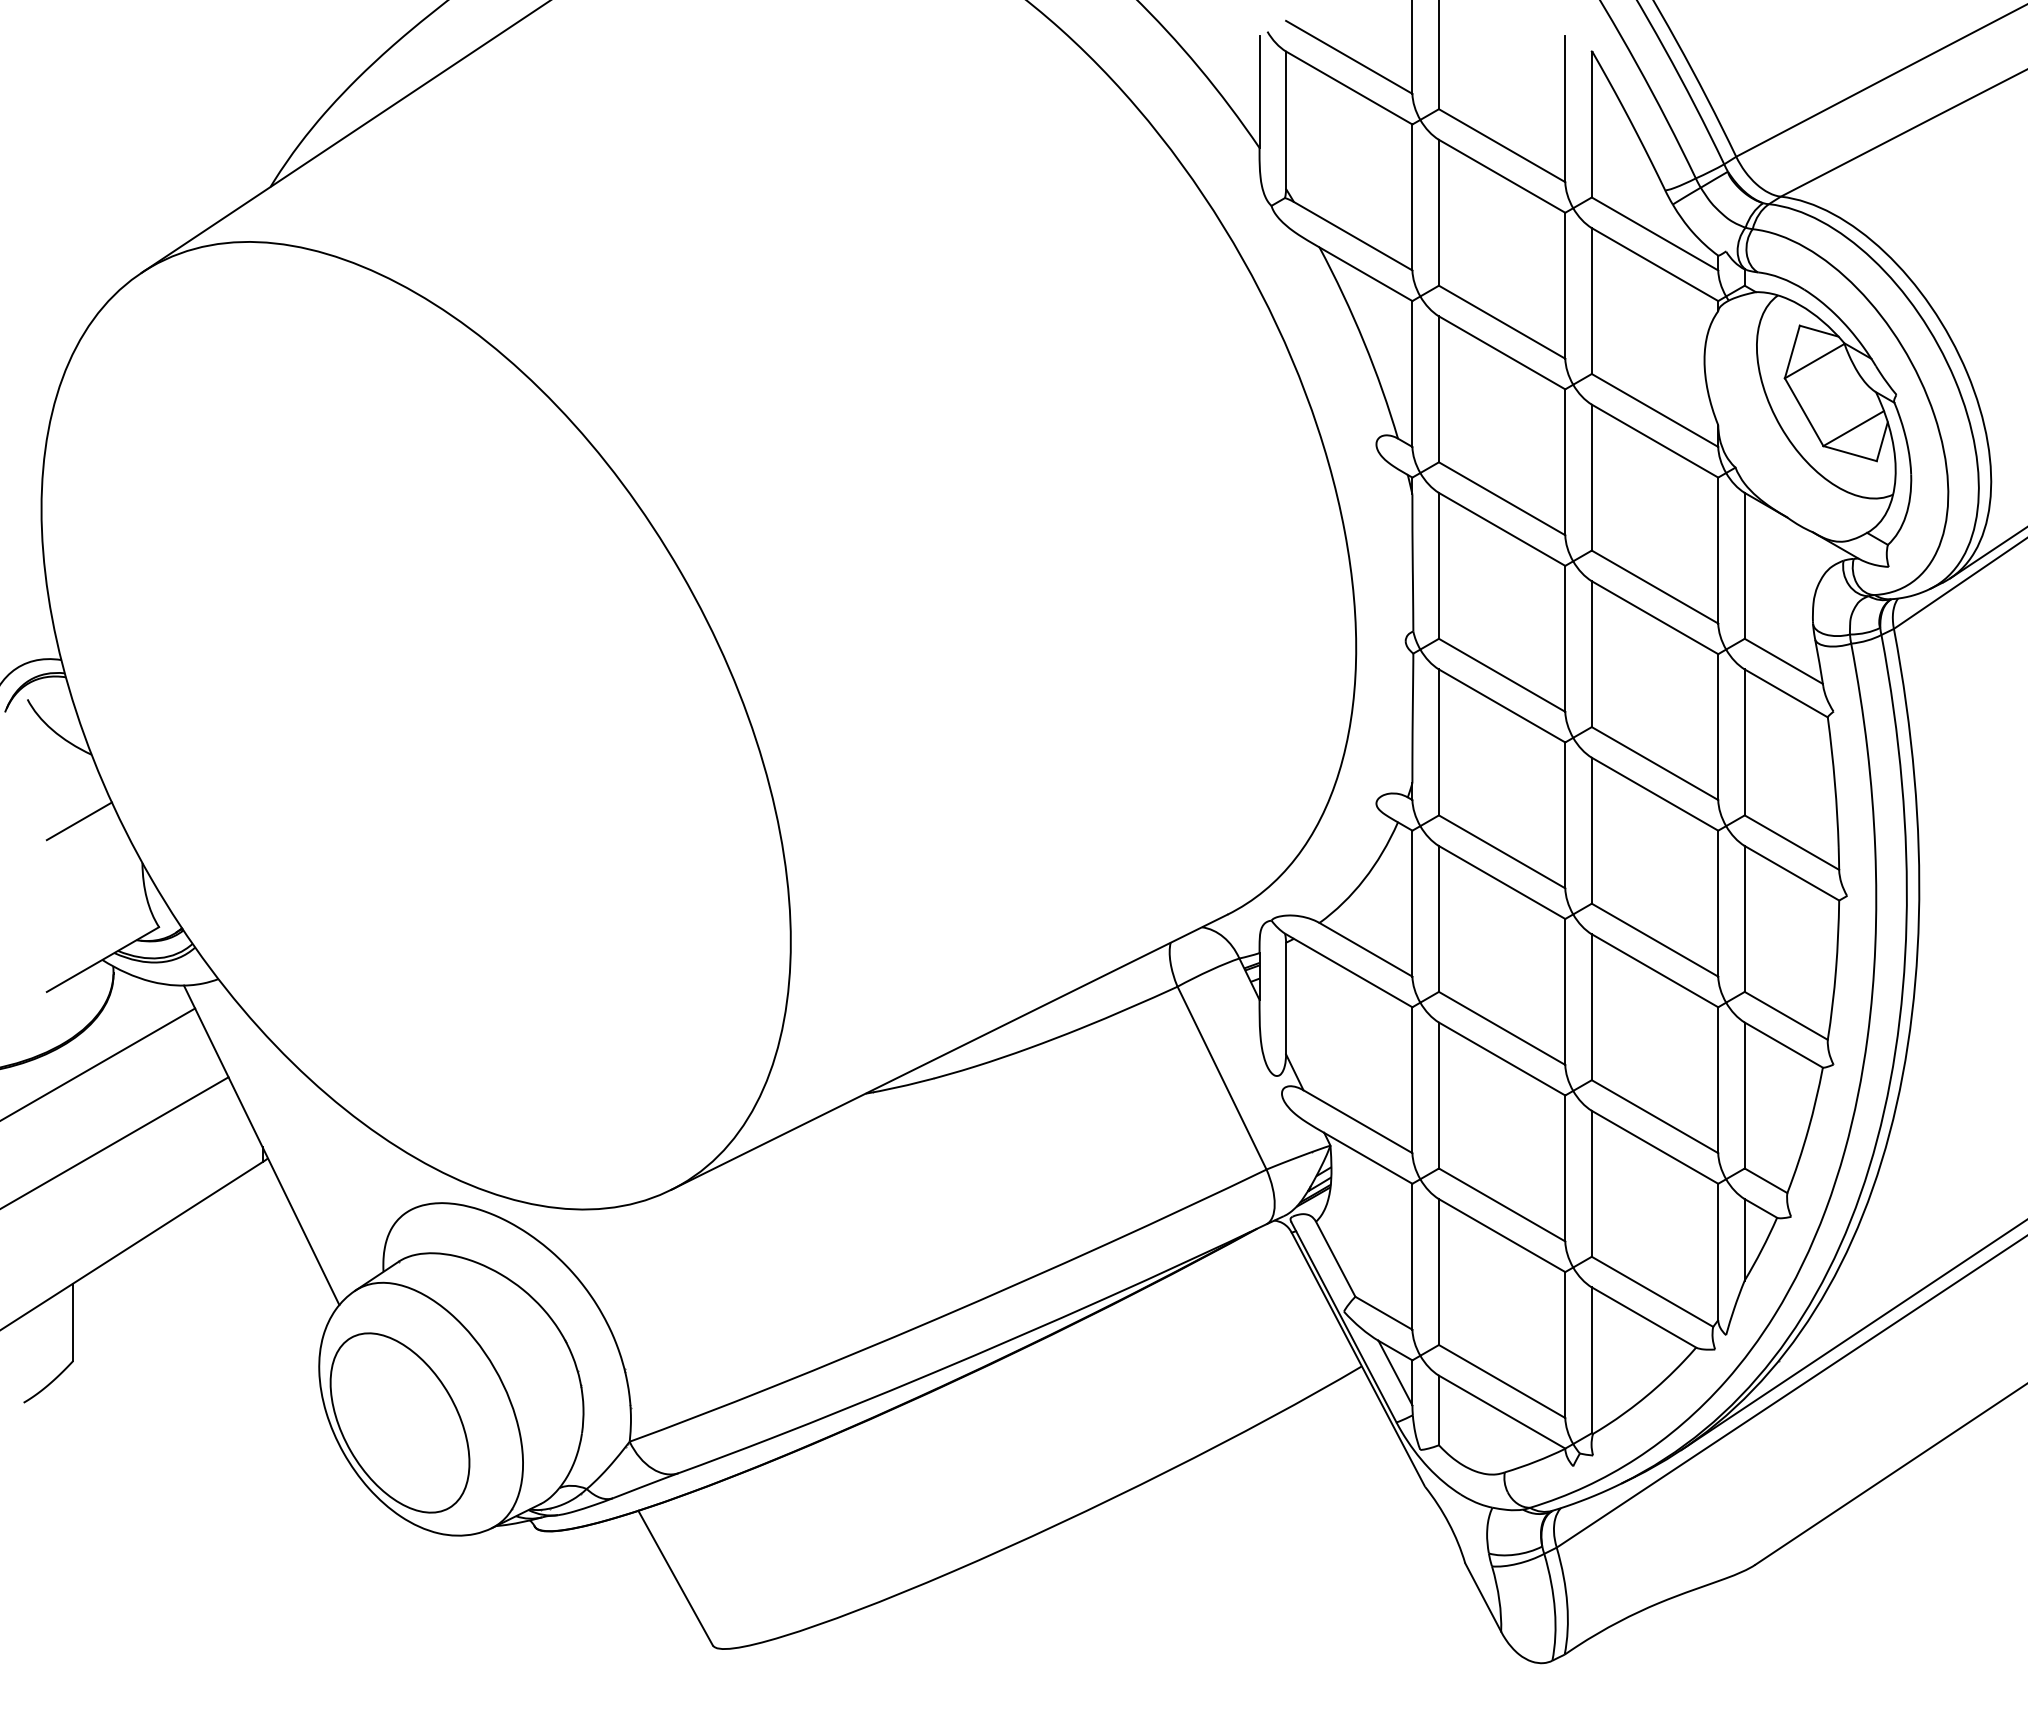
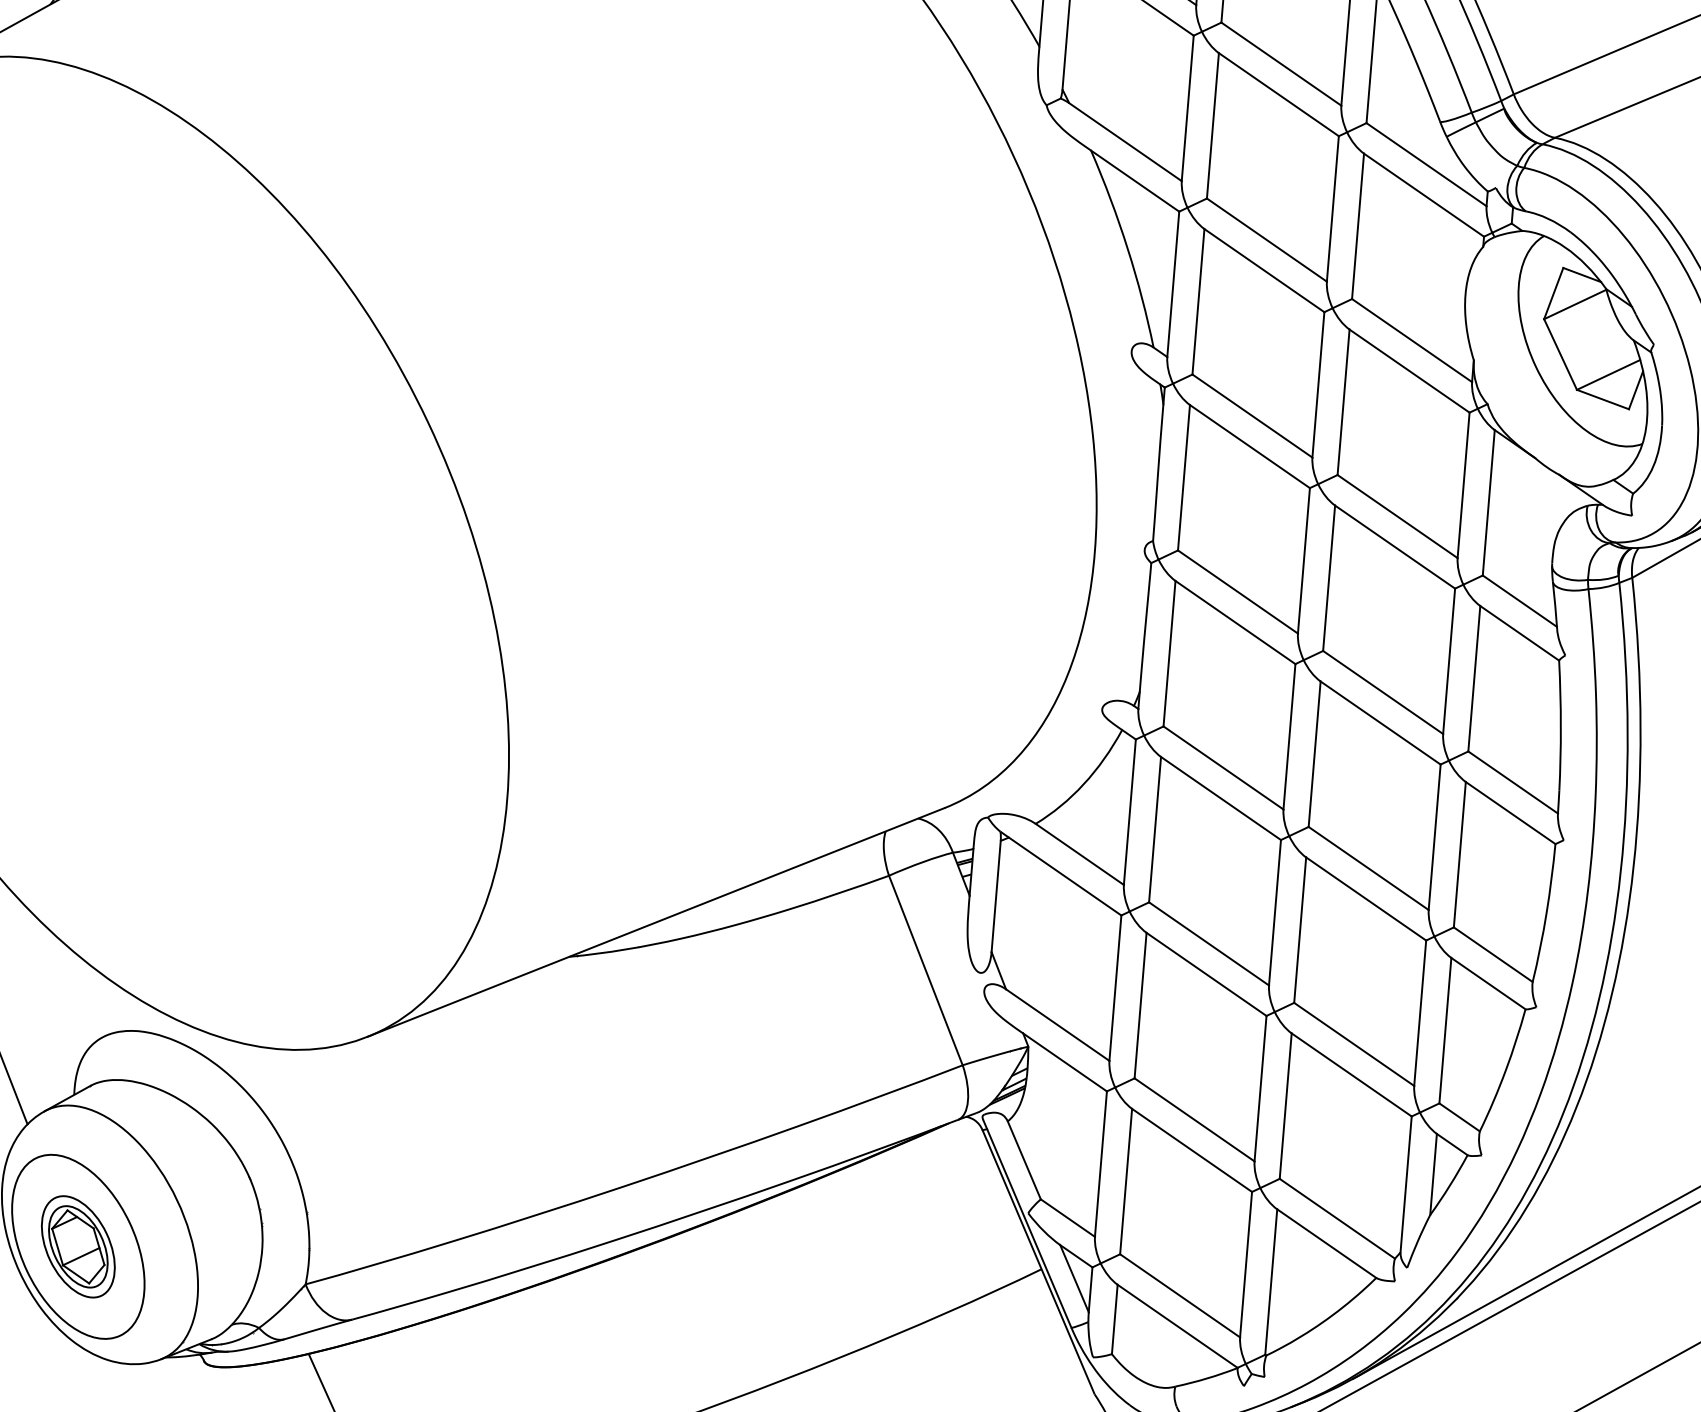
part: (400, 1422) -> (78, 1246), added

